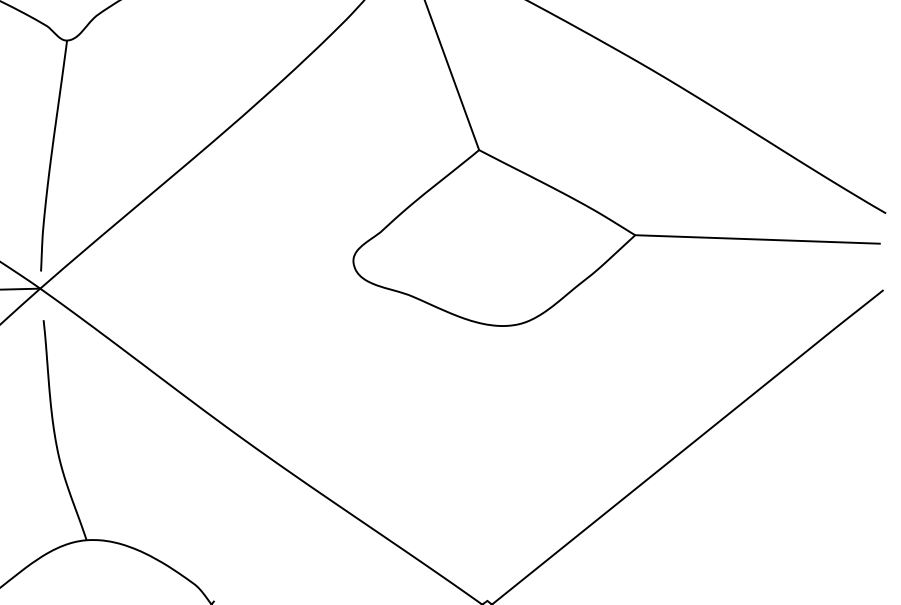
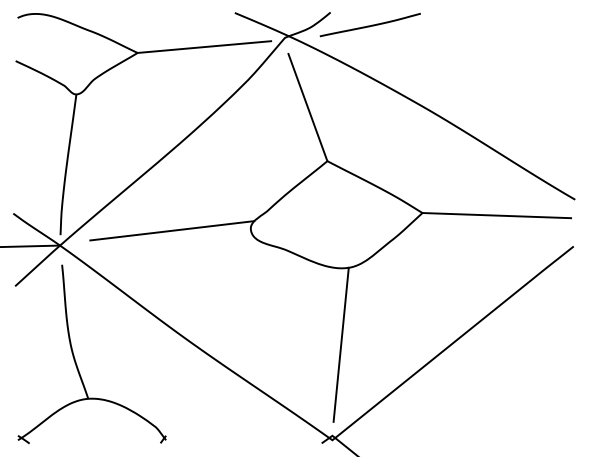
line: (224, 263) -> (172, 230), added
line: (500, 451) -> (340, 344), added

